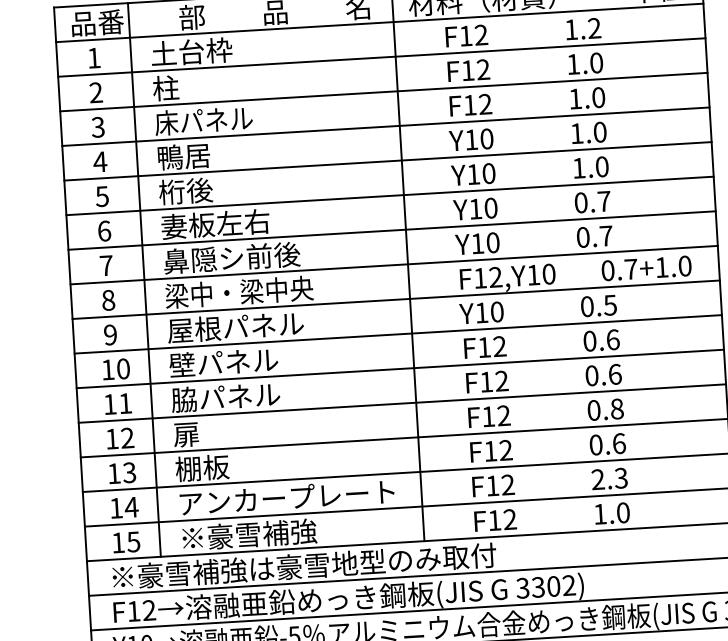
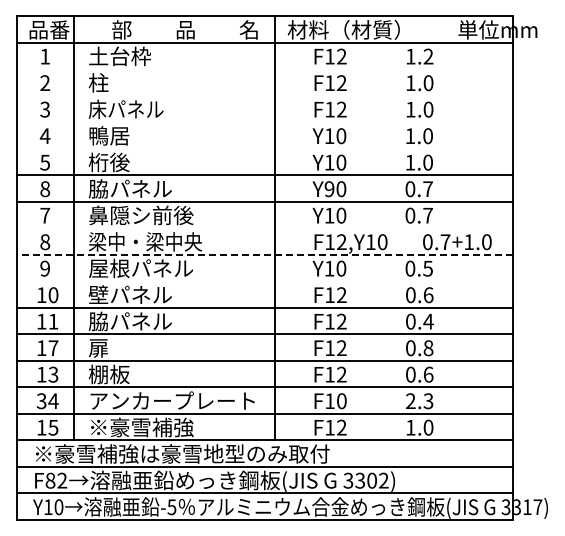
line: (381, 57) -> (264, 69), removed
line: (383, 91) -> (264, 95), removed
line: (385, 127) -> (264, 122), removed
line: (387, 161) -> (264, 148), removed
text: (475, 209) -> (329, 189), Y10 -> Y90
text: (214, 223) -> (129, 188), 妻板左右 -> 脇パネル
text: (104, 231) -> (45, 189), 6 -> 8
line: (393, 265) -> (264, 228), removed
line: (395, 299) -> (264, 254), solid -> dashed
line: (397, 334) -> (264, 281), removed
text: (615, 374) -> (428, 321), 0.6 -> 0.4
text: (127, 437) -> (53, 347), 12 -> 17
text: (507, 485) -> (341, 401), F12 -> F10
text: (116, 508) -> (41, 401), 14 -> 34
text: (133, 611) -> (50, 480), F12 -> F82

